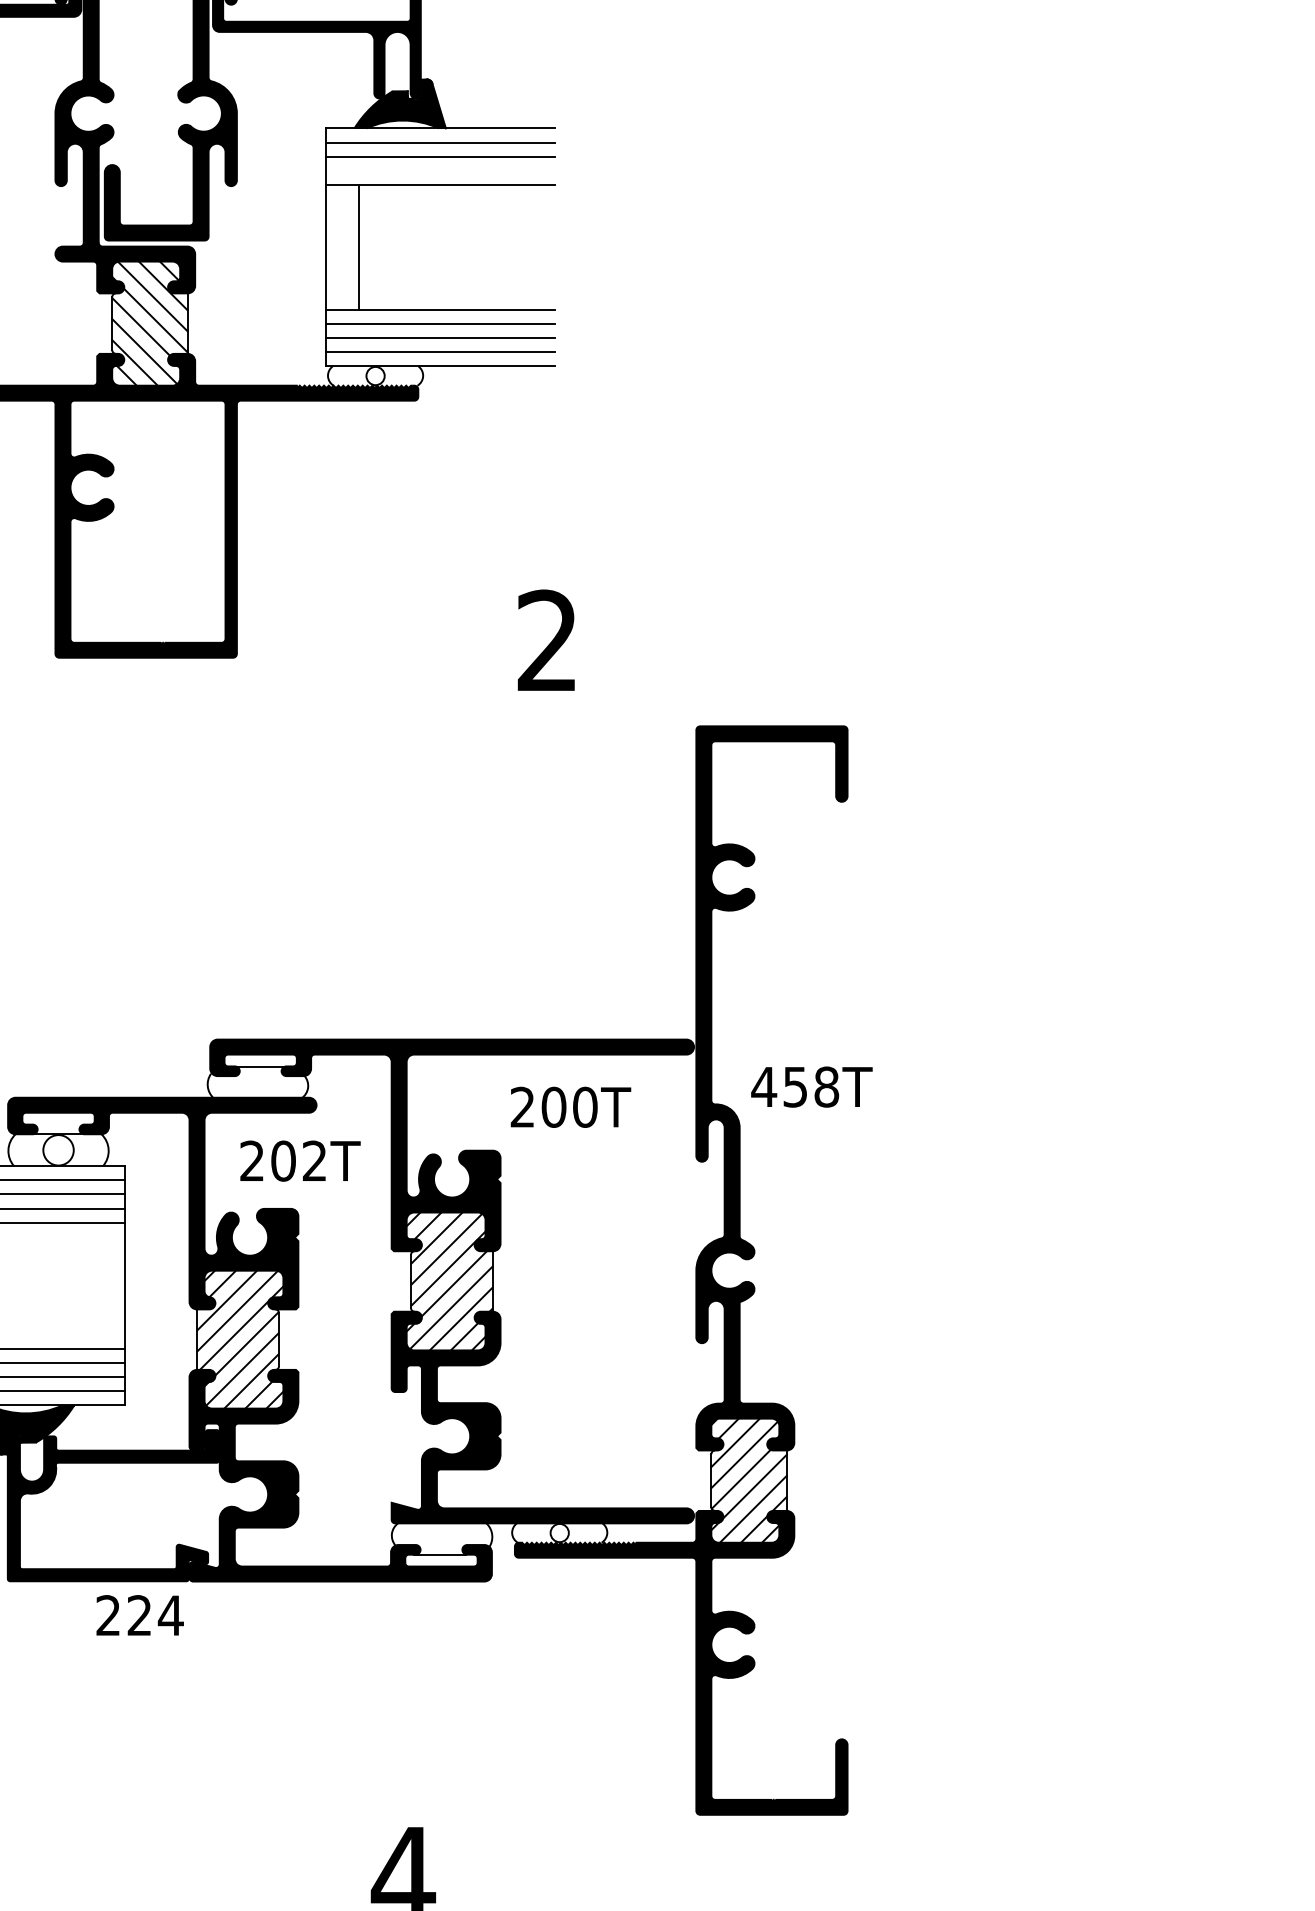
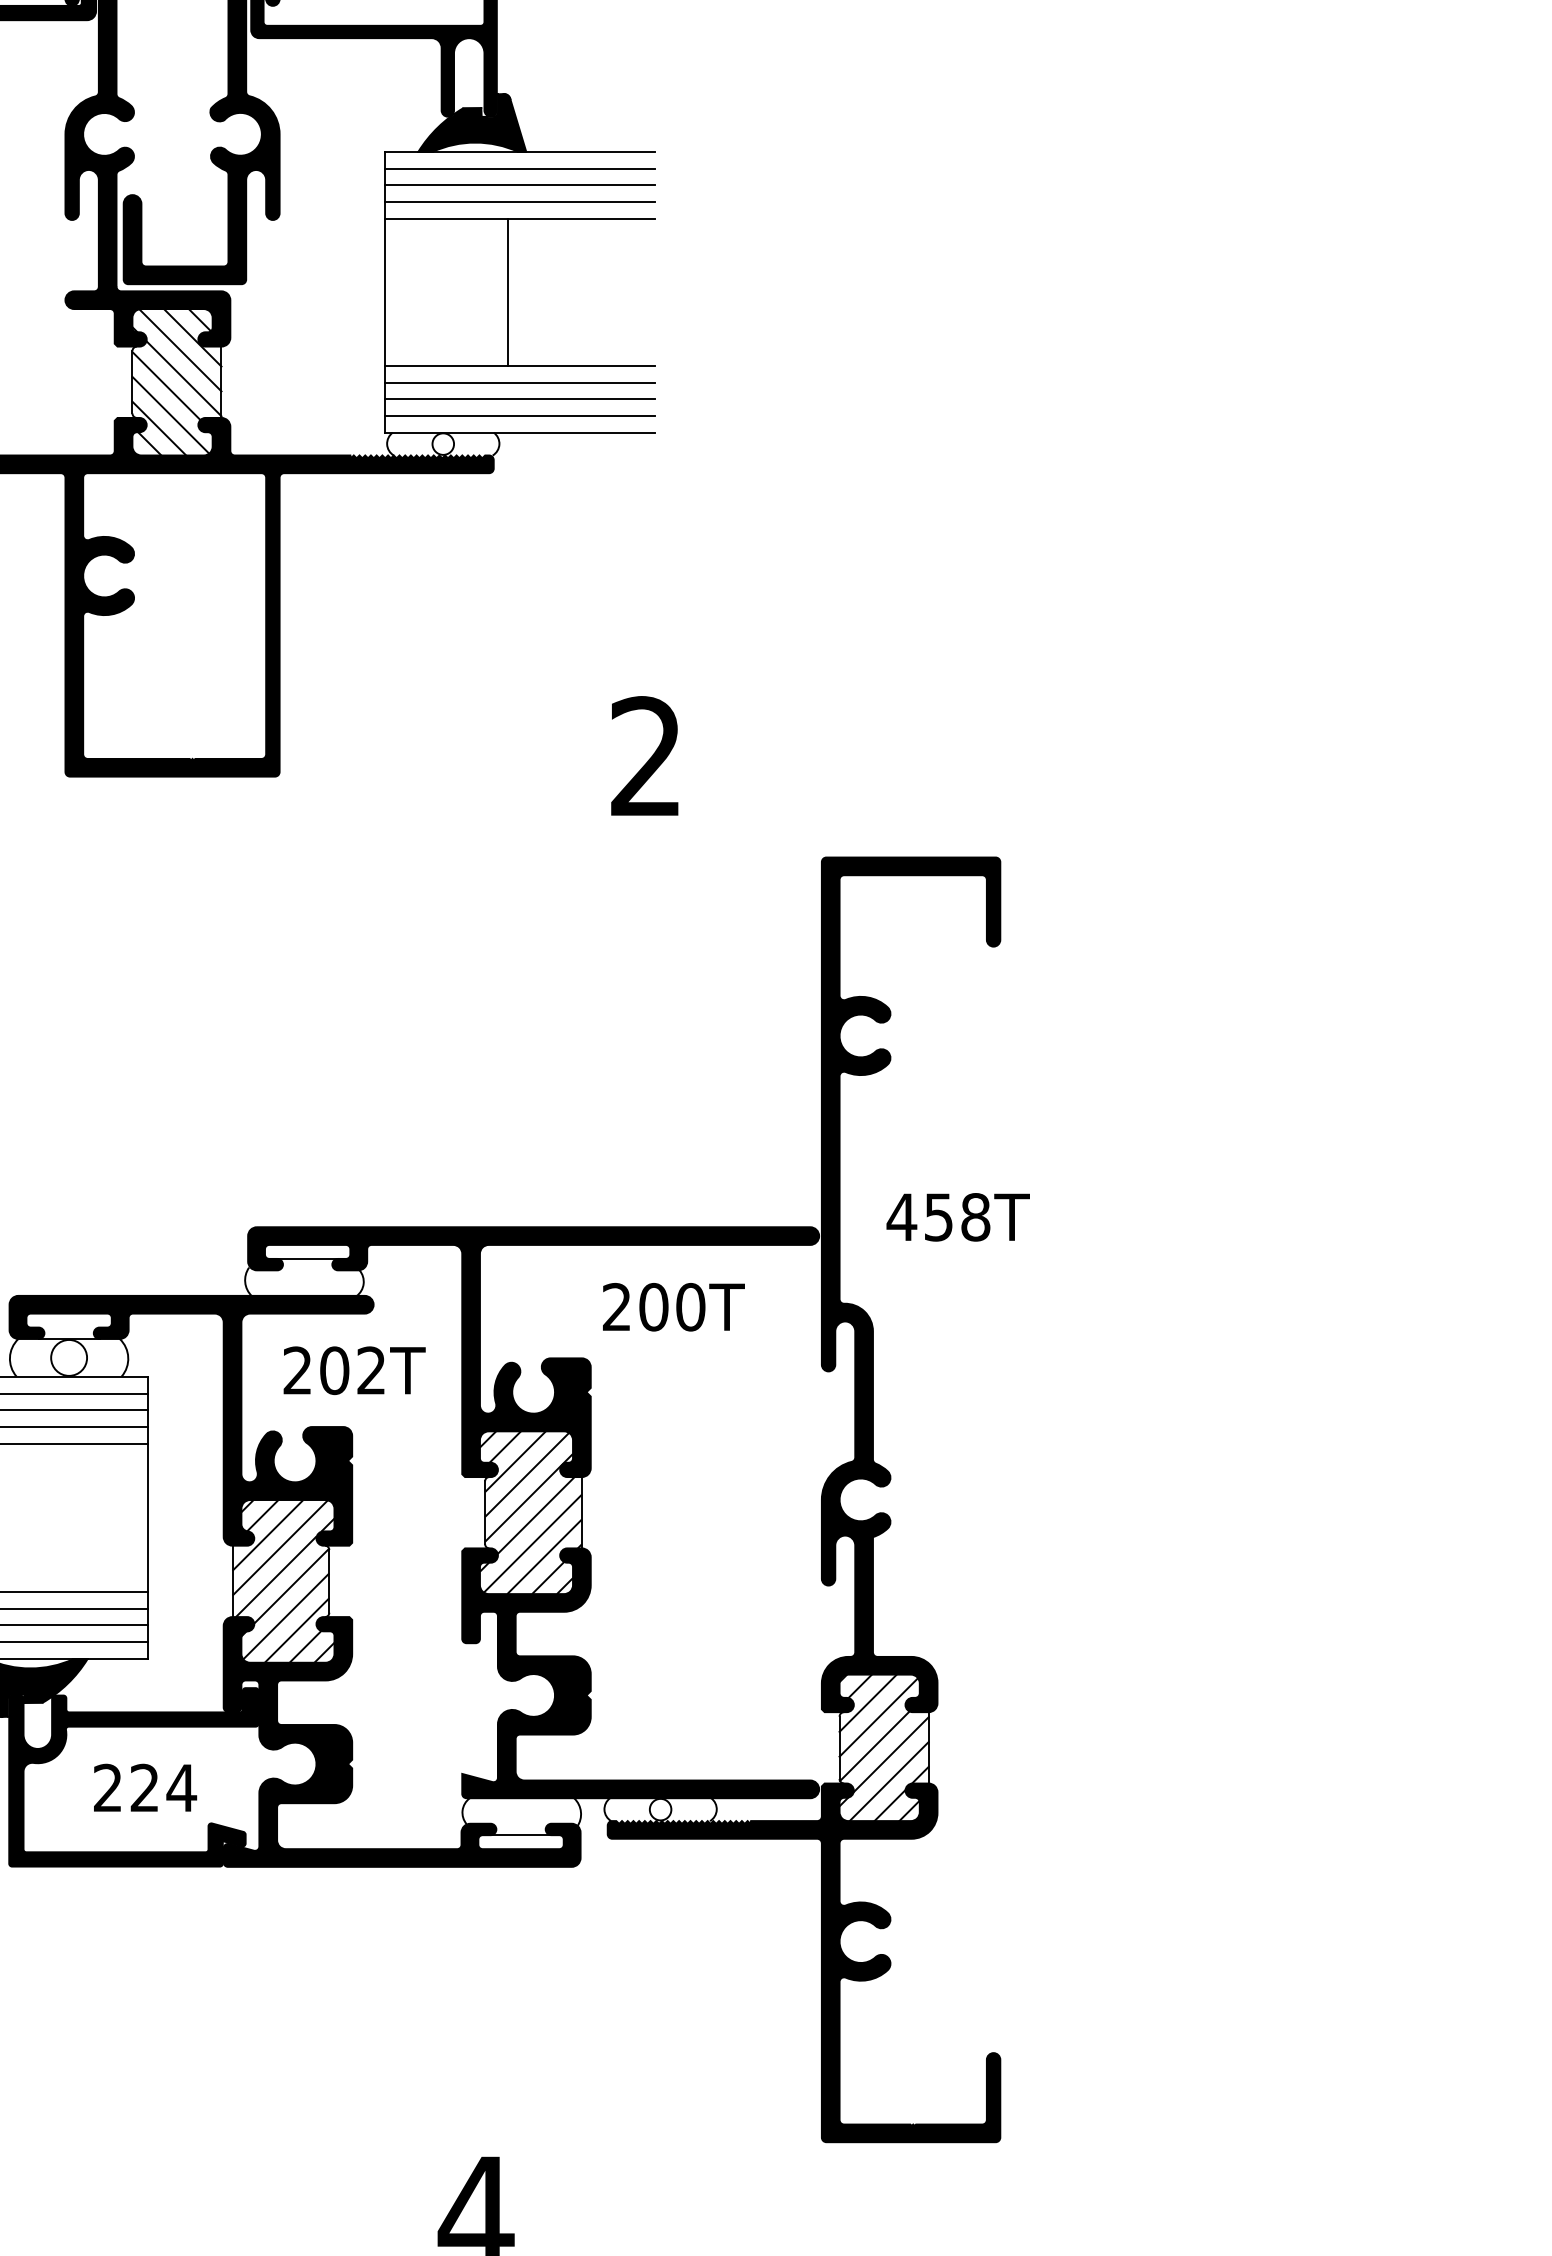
line: (440, 170) -> (519, 201), added
line: (358, 246) -> (508, 291), moved
text: (811, 1087) -> (957, 1217), moved
text: (140, 1615) -> (145, 1787), moved

